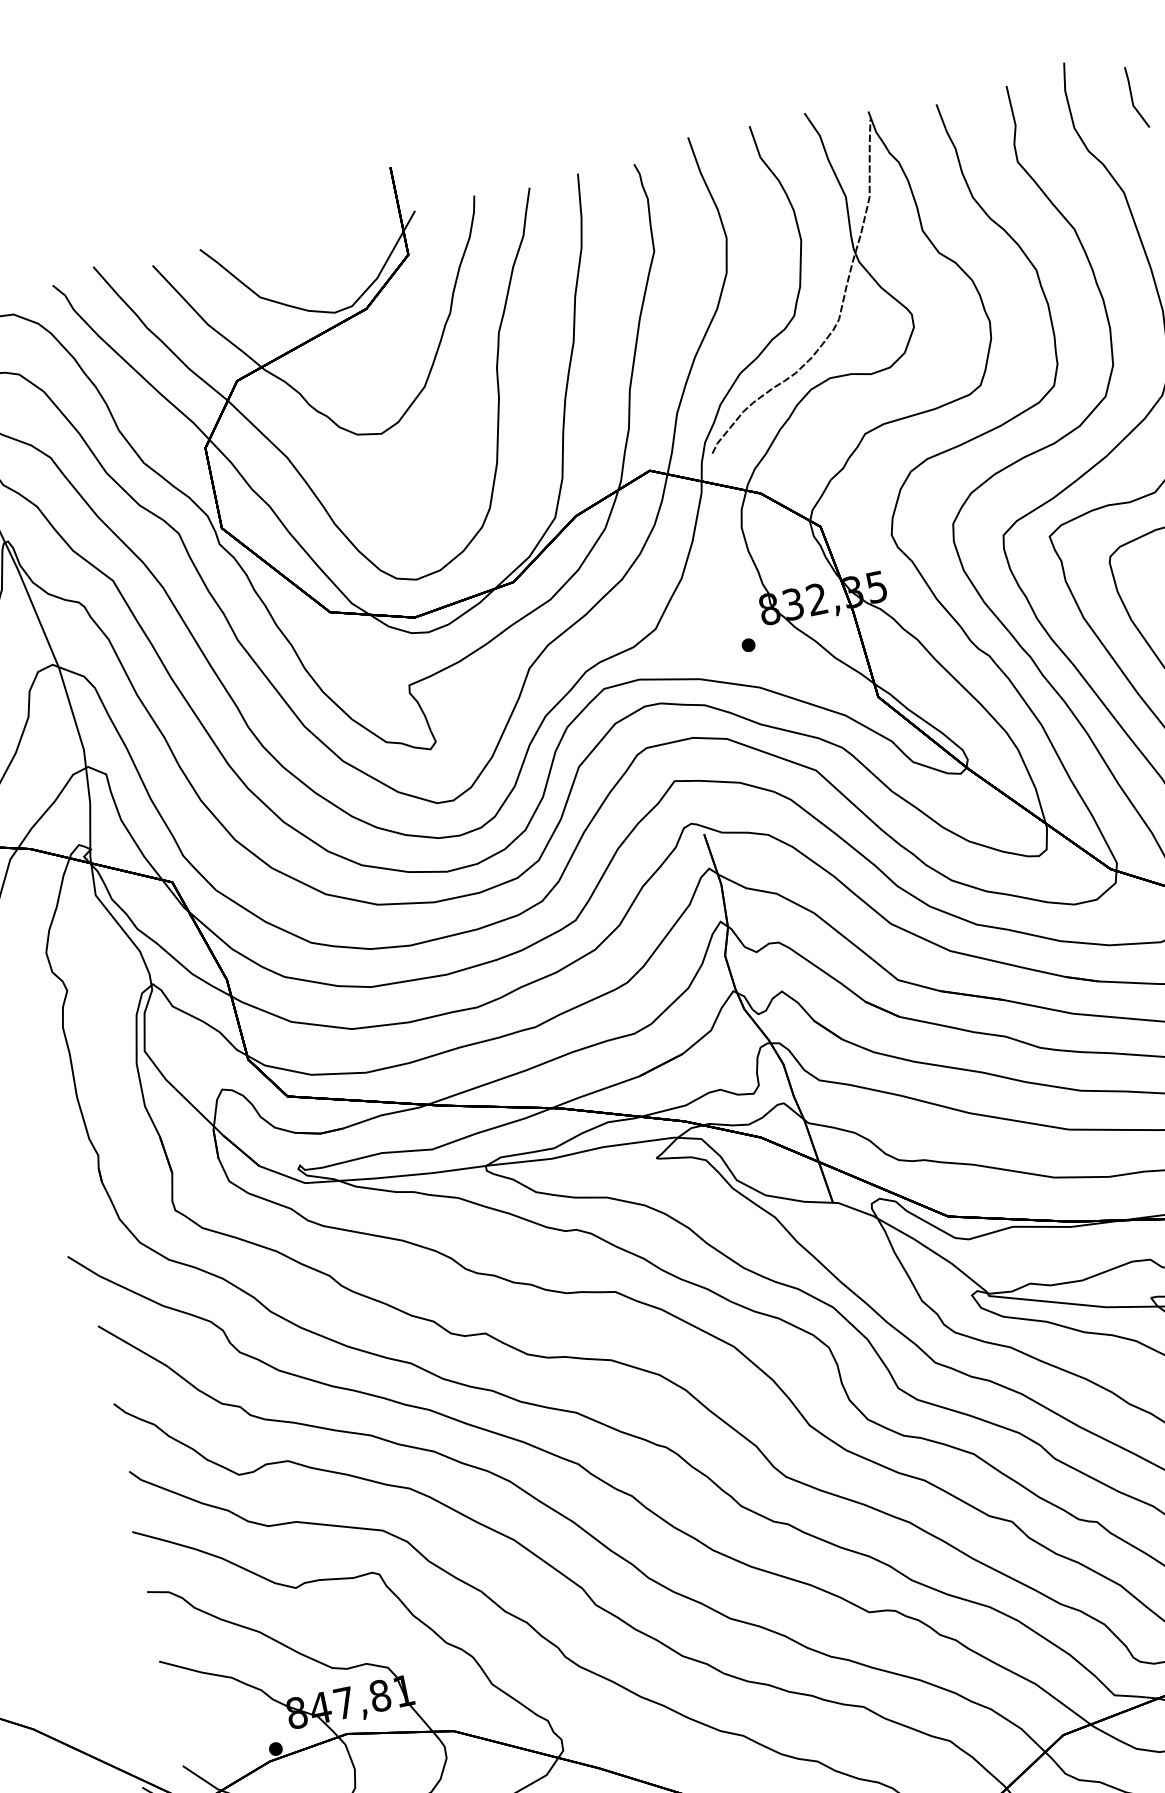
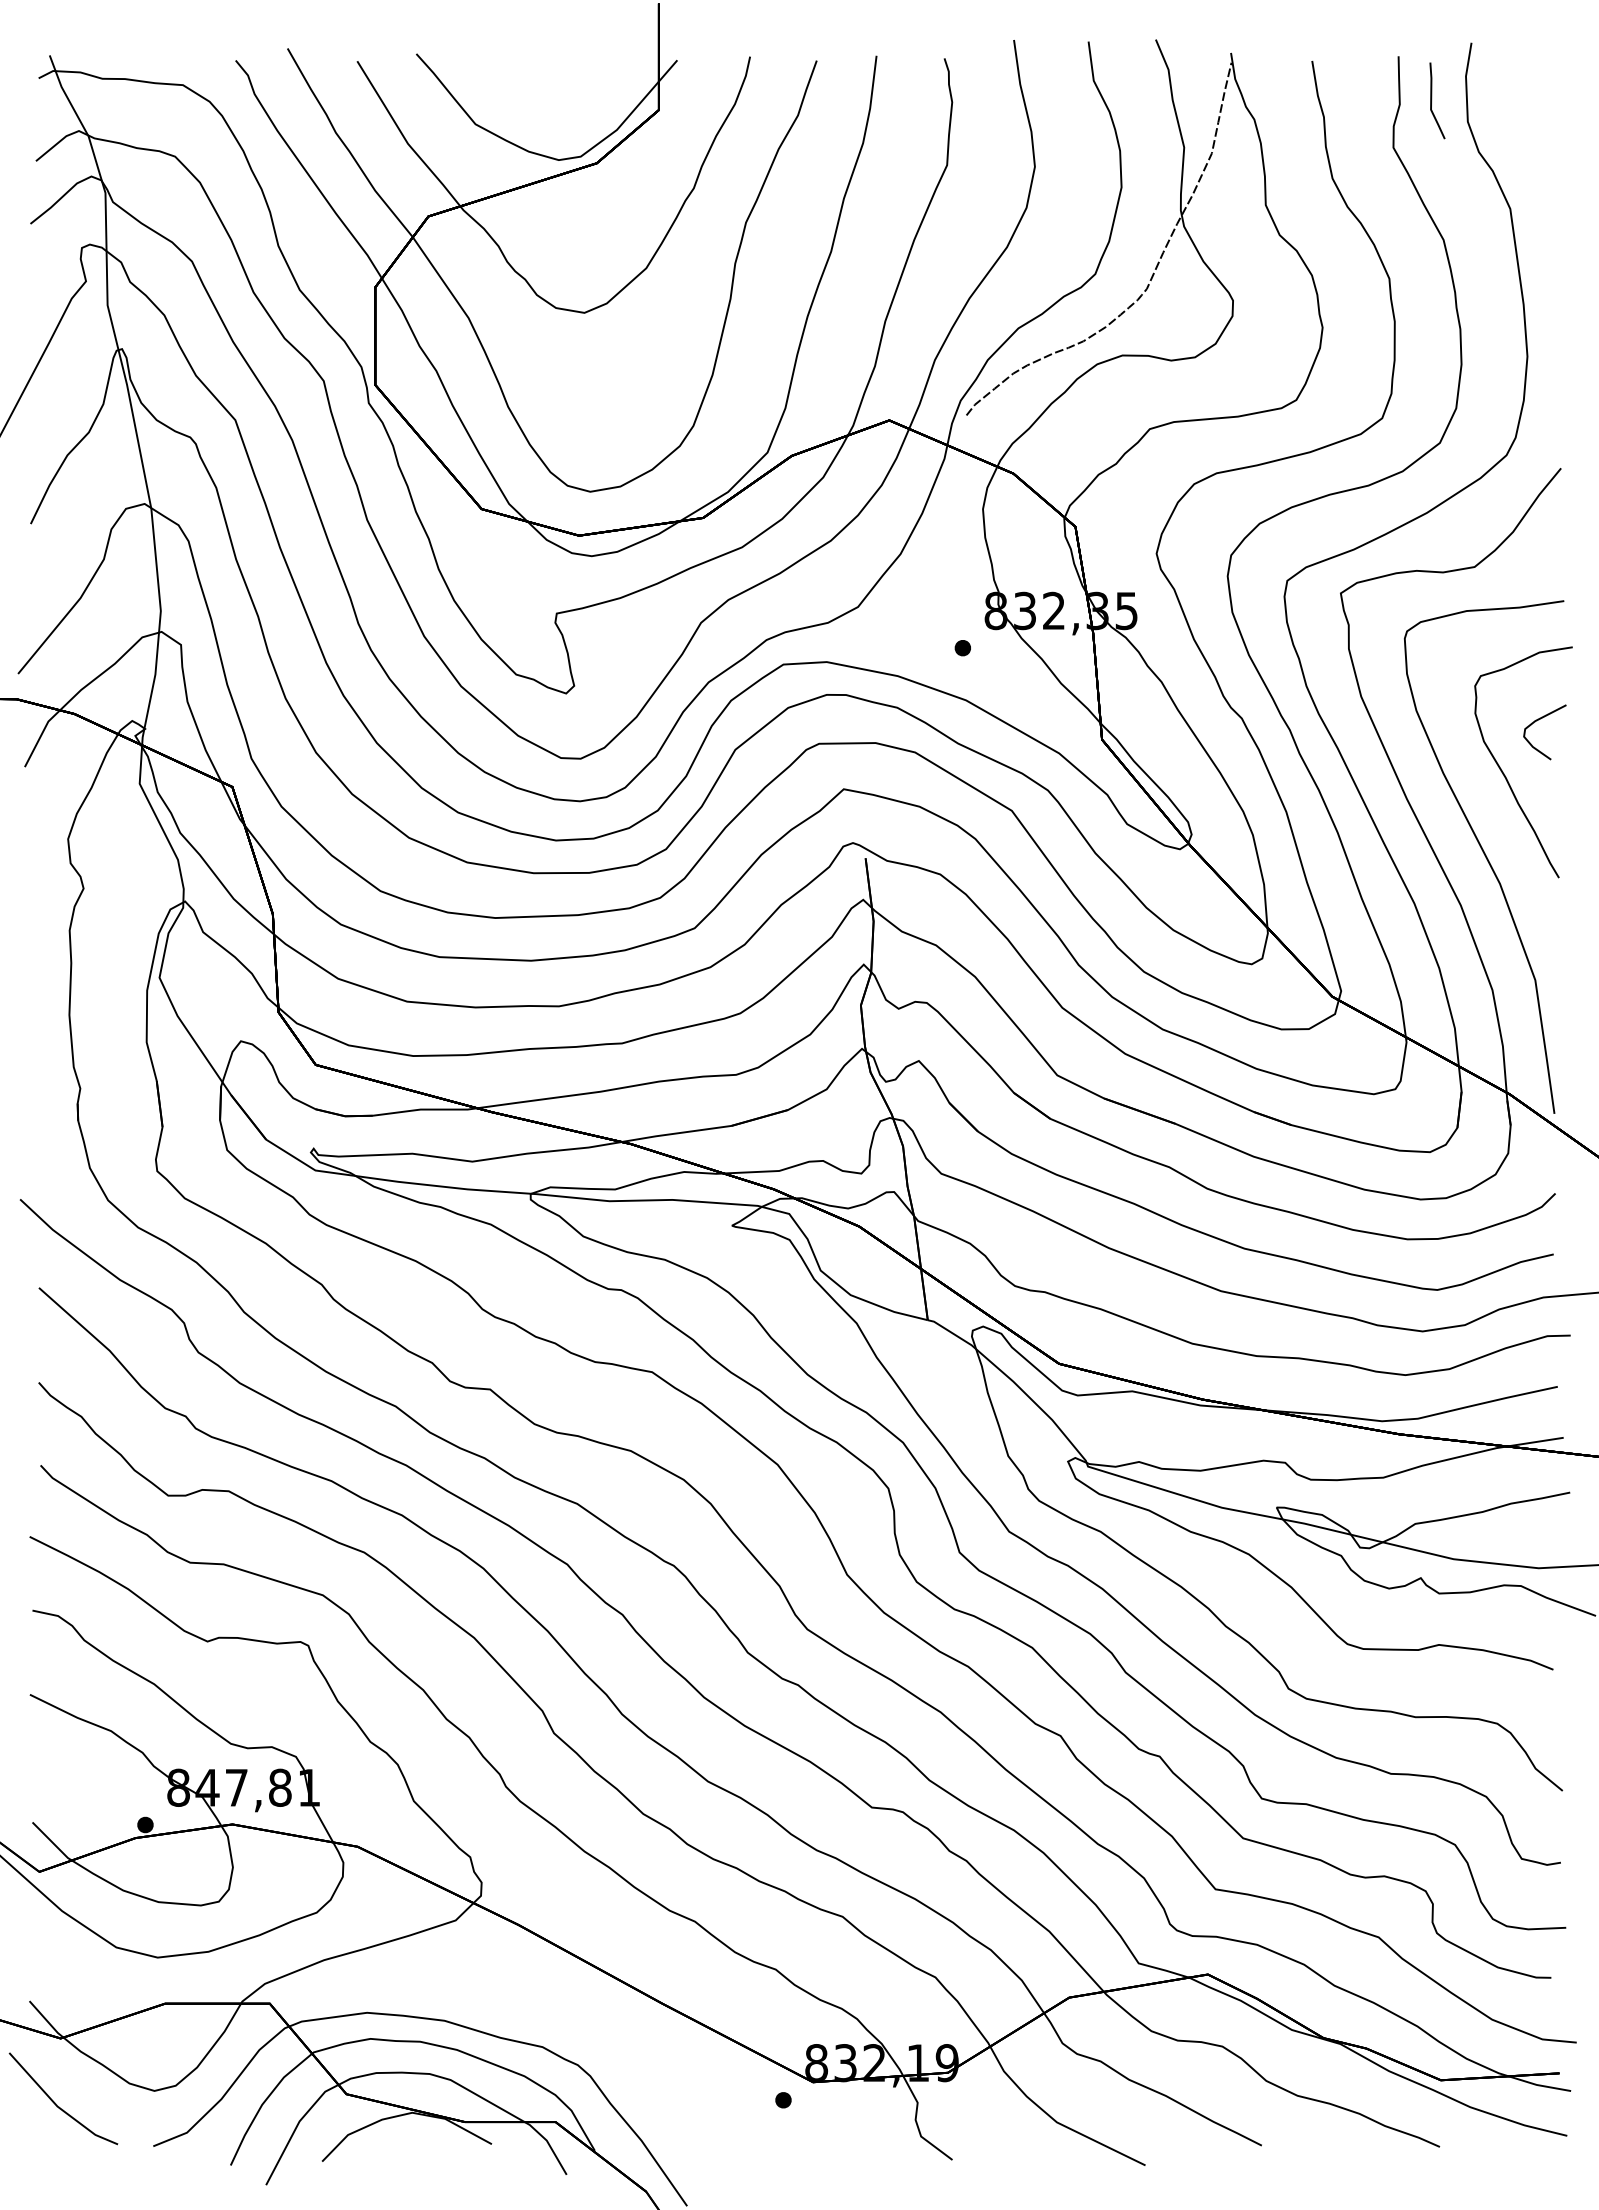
line: (1132, 97) -> (1432, 100), moved

